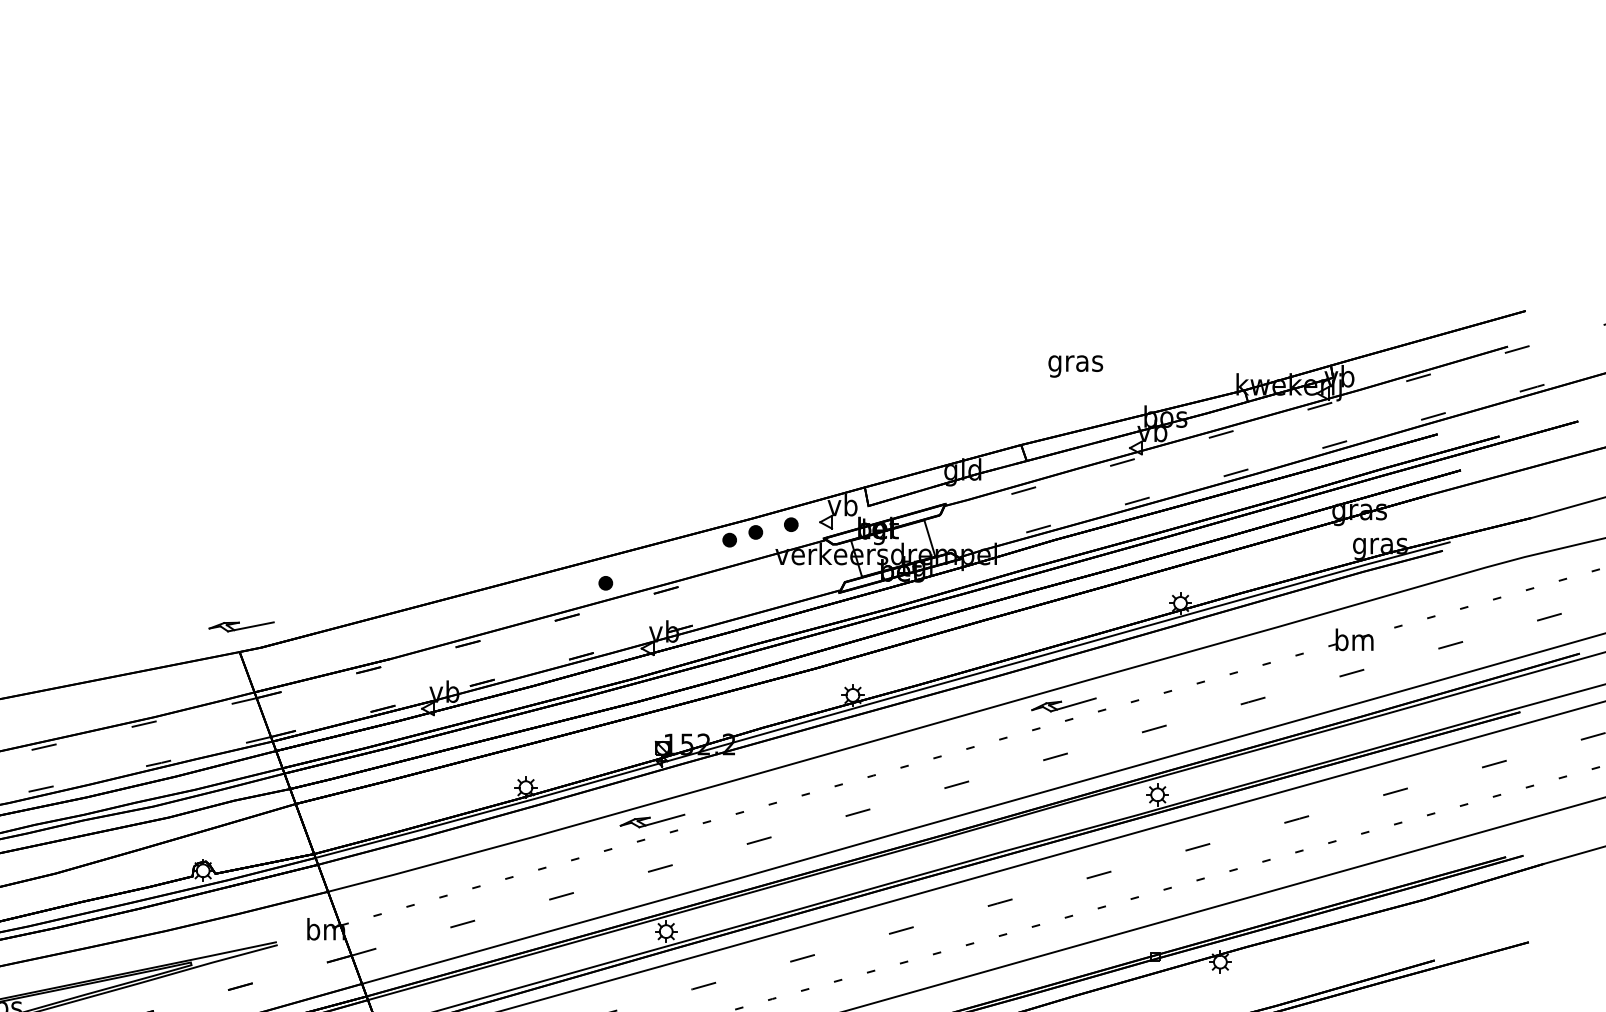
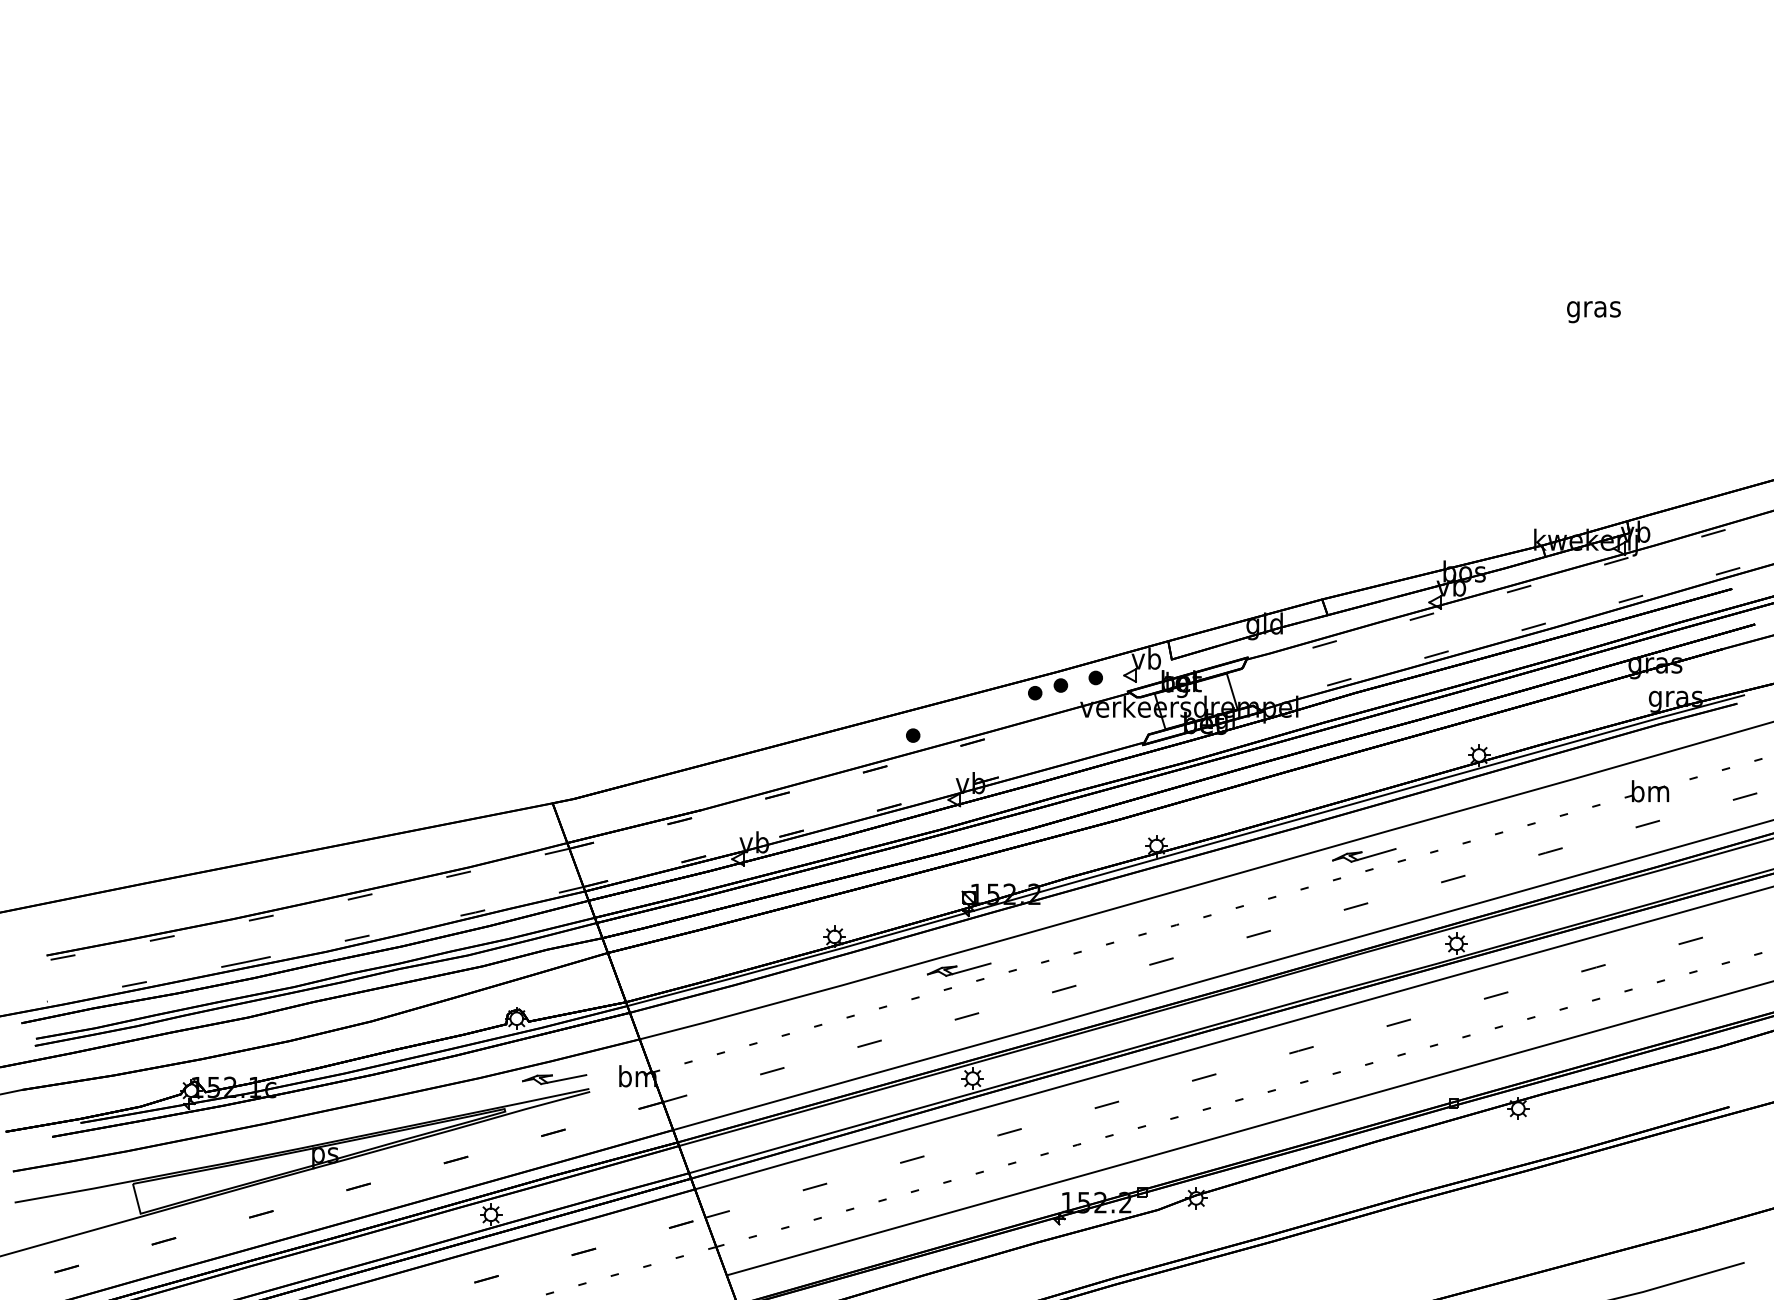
text: (1075, 366) -> (1593, 312), moved
part: (241, 626) -> (554, 1079), moved

